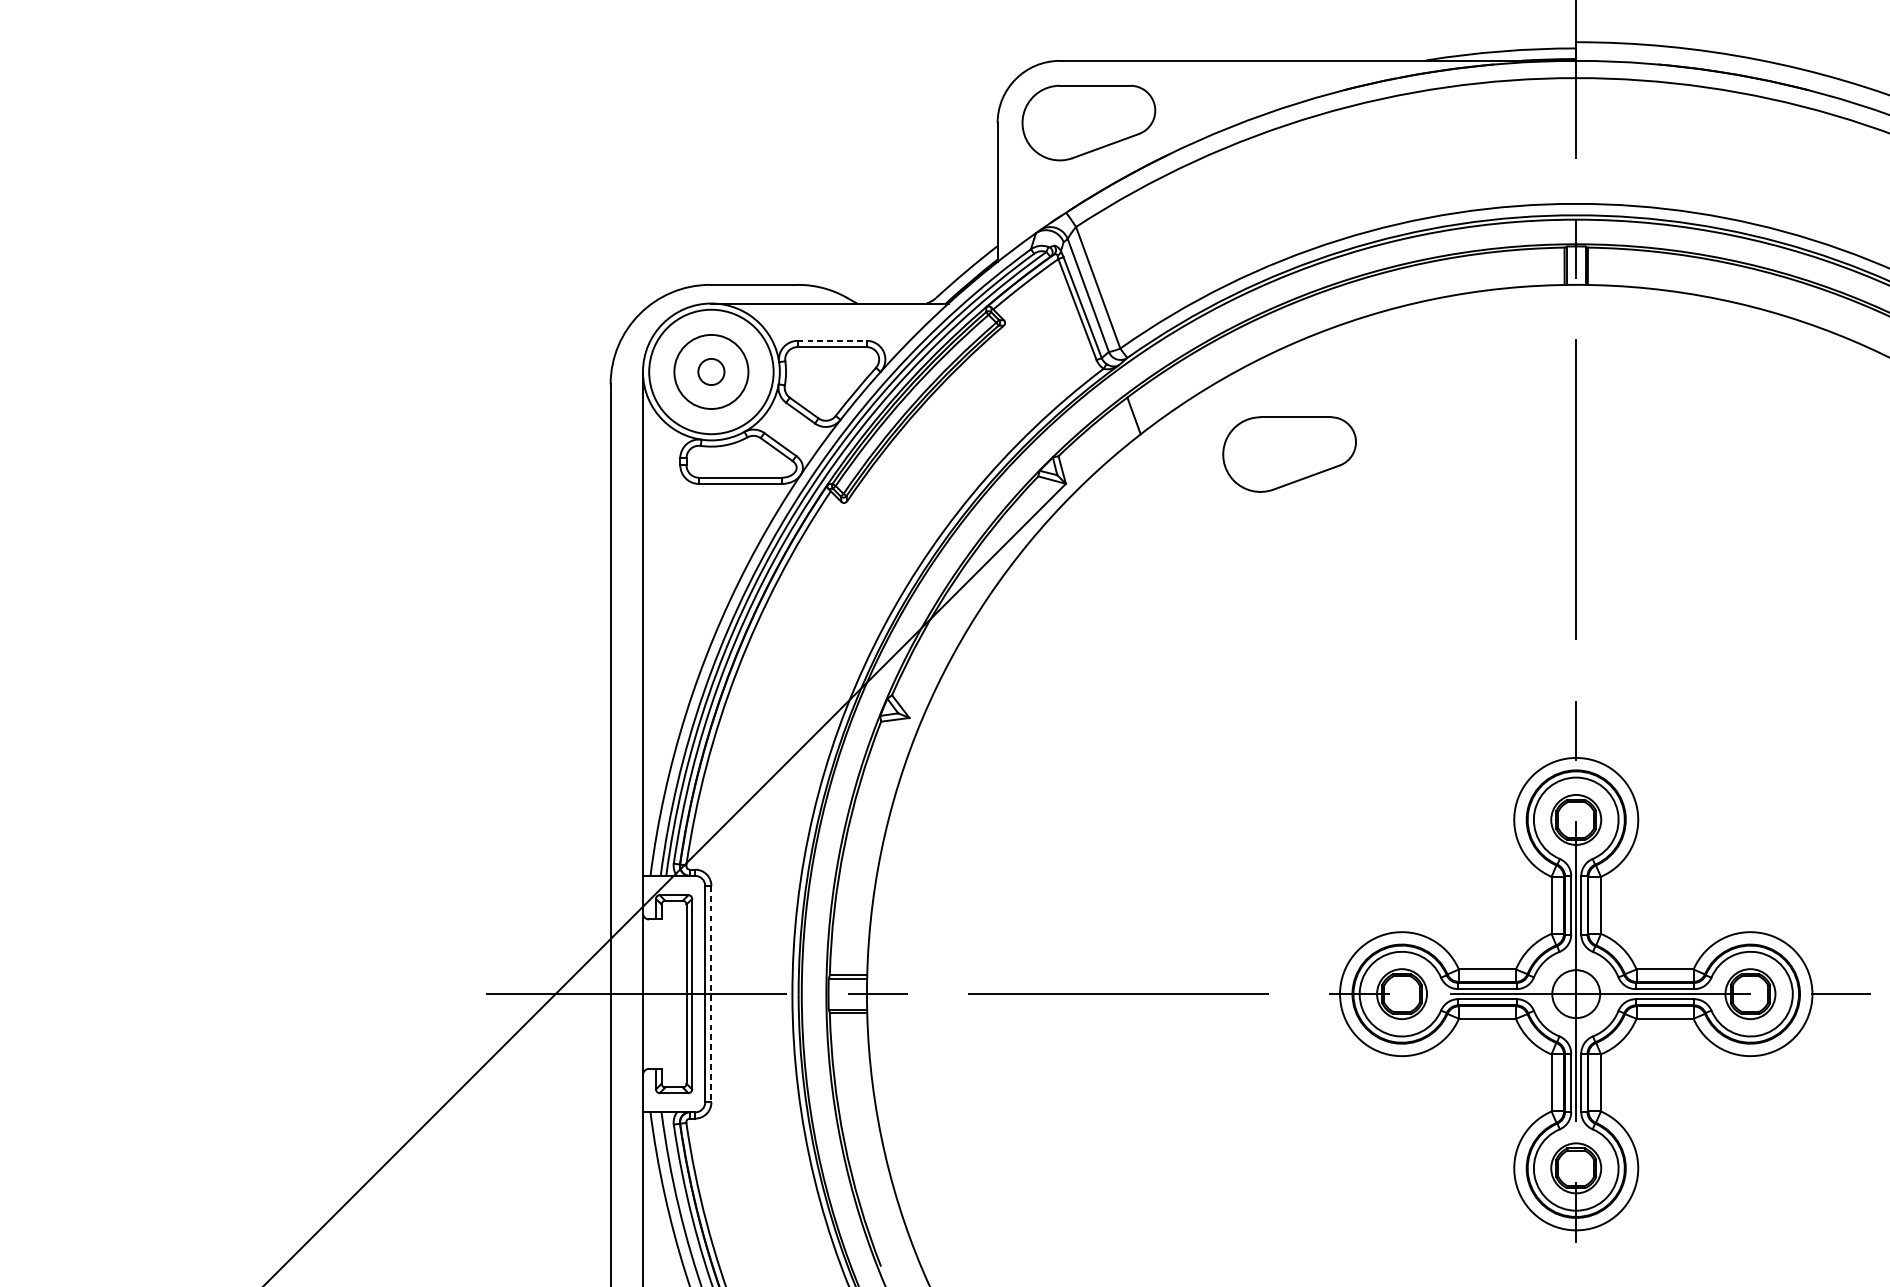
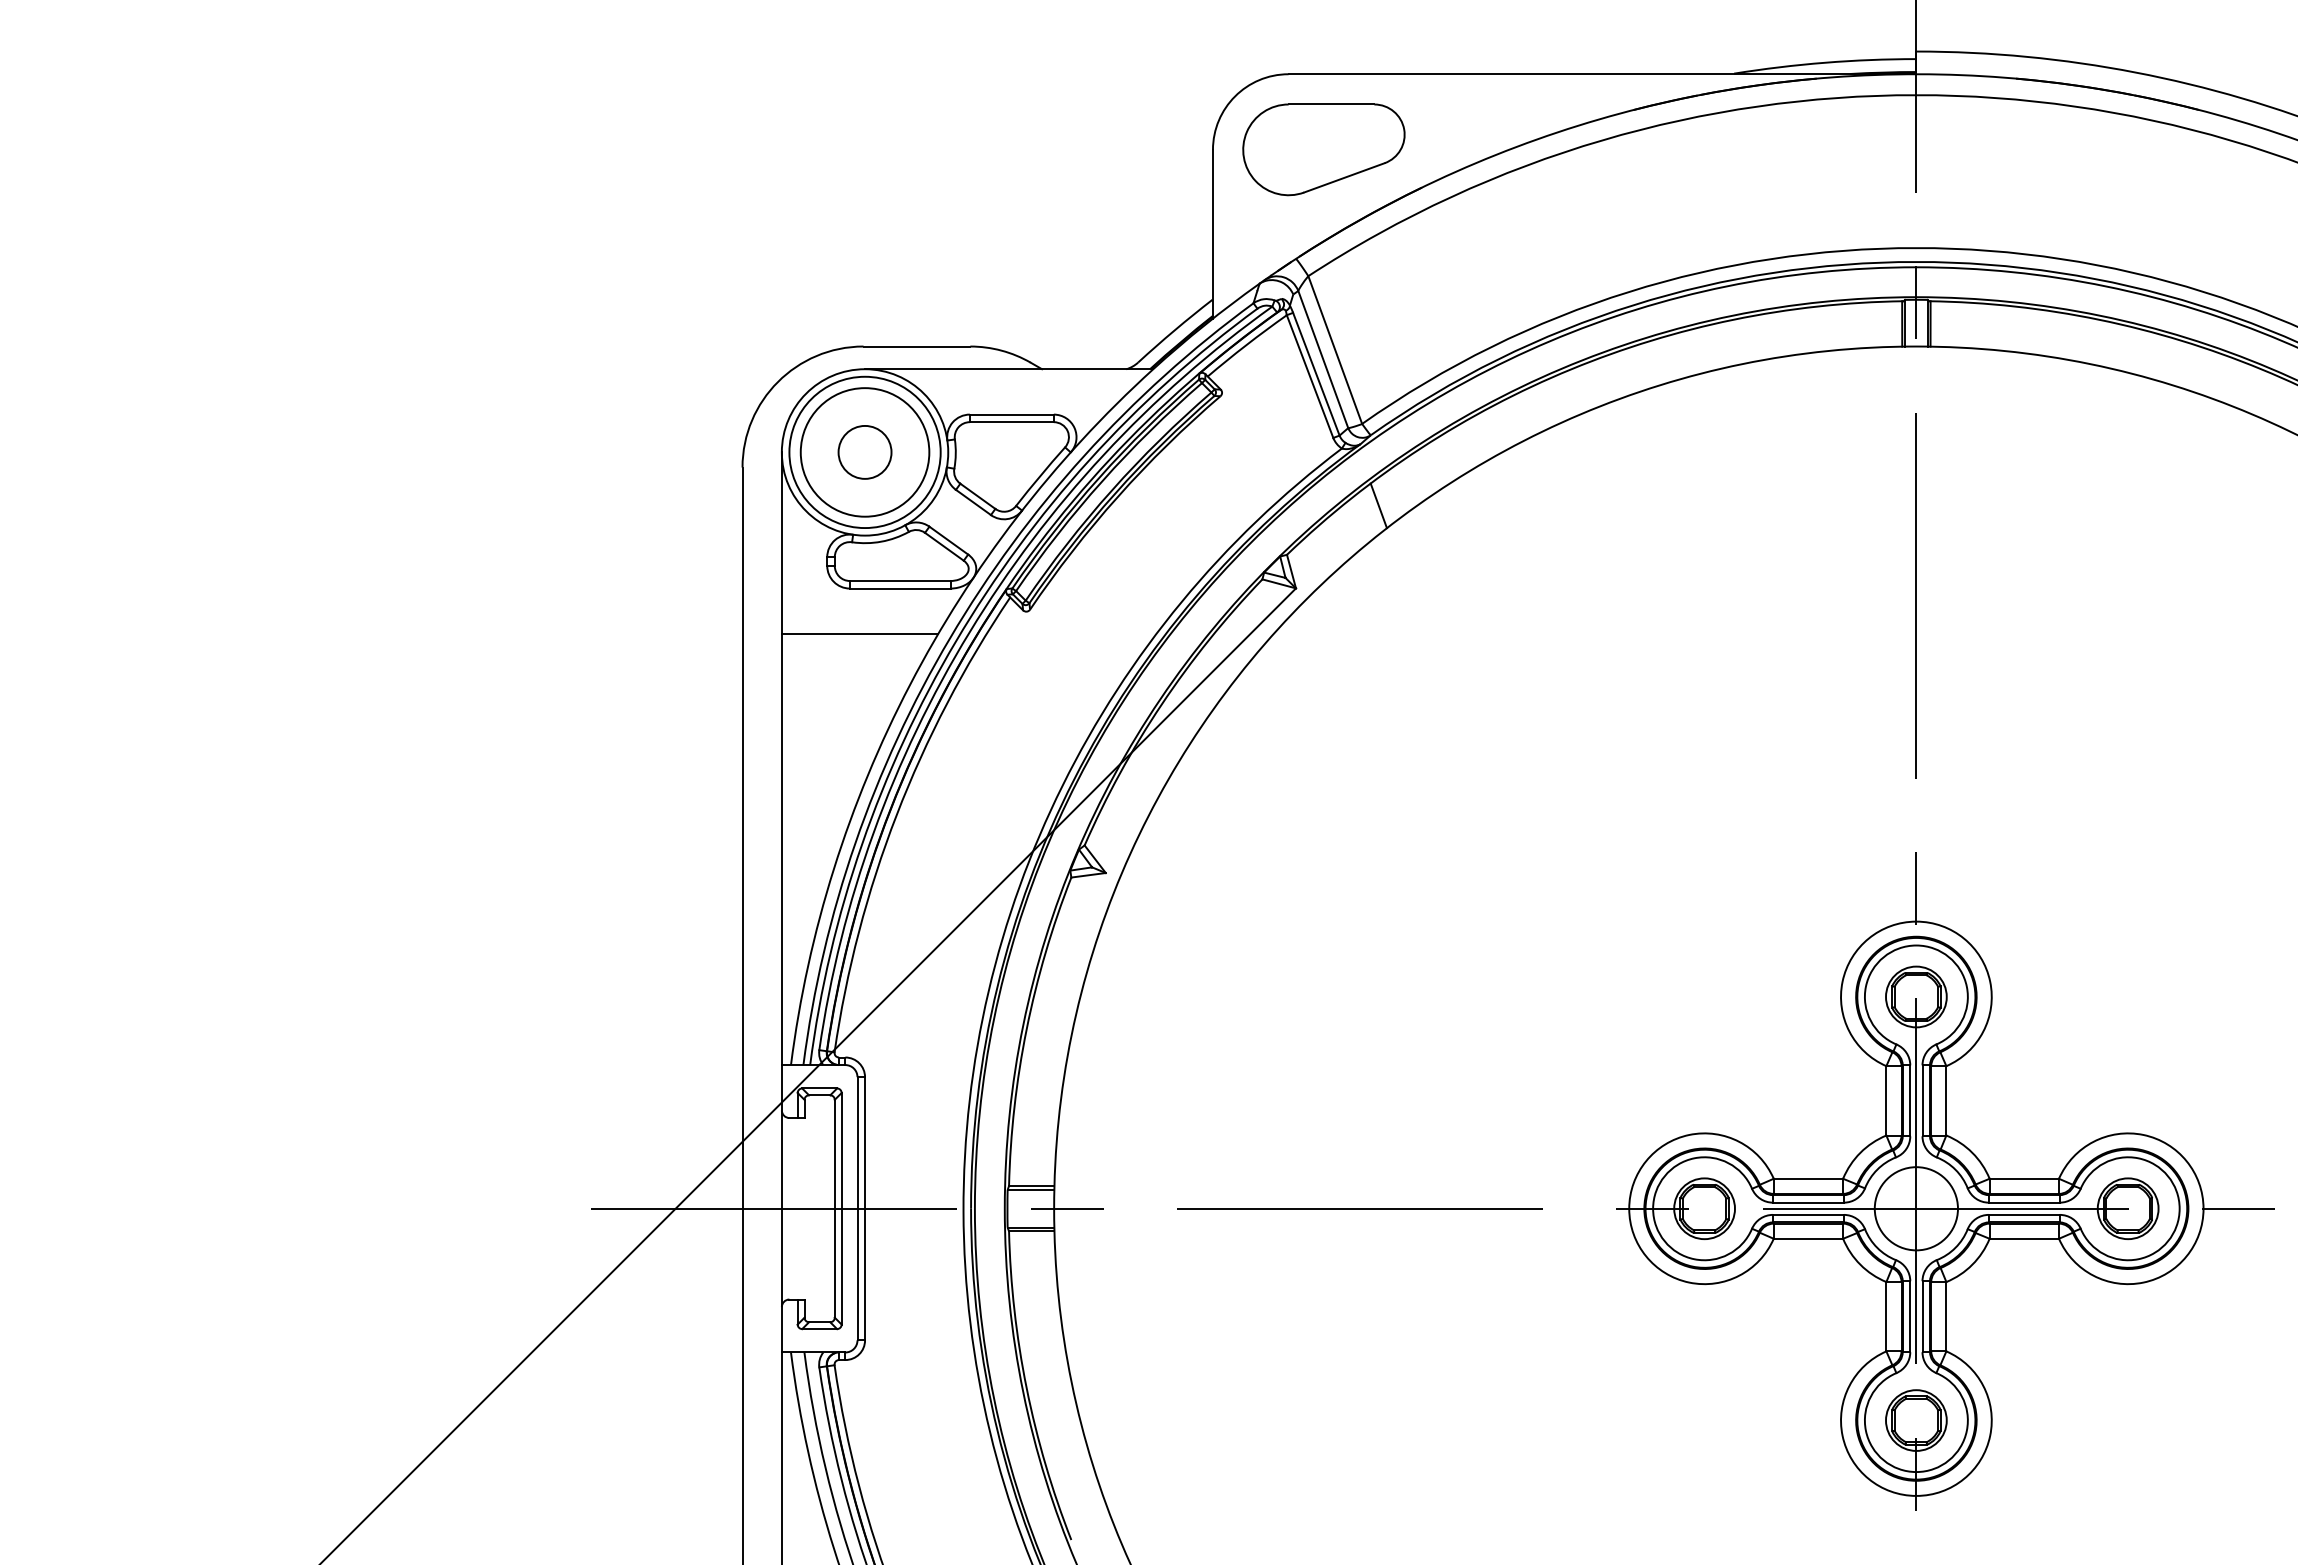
line: (831, 340) -> (1011, 414), dashed -> solid
circle: (710, 371) -> (864, 451), size x1.67
circle: (710, 372) -> (864, 452), size x1.43
part: (1289, 454) -> (1567, 552), removed
line: (706, 520) -> (859, 633), added
line: (711, 993) -> (865, 1208), dashed -> solid
circle: (1575, 993) -> (1915, 1208), size x1.43

